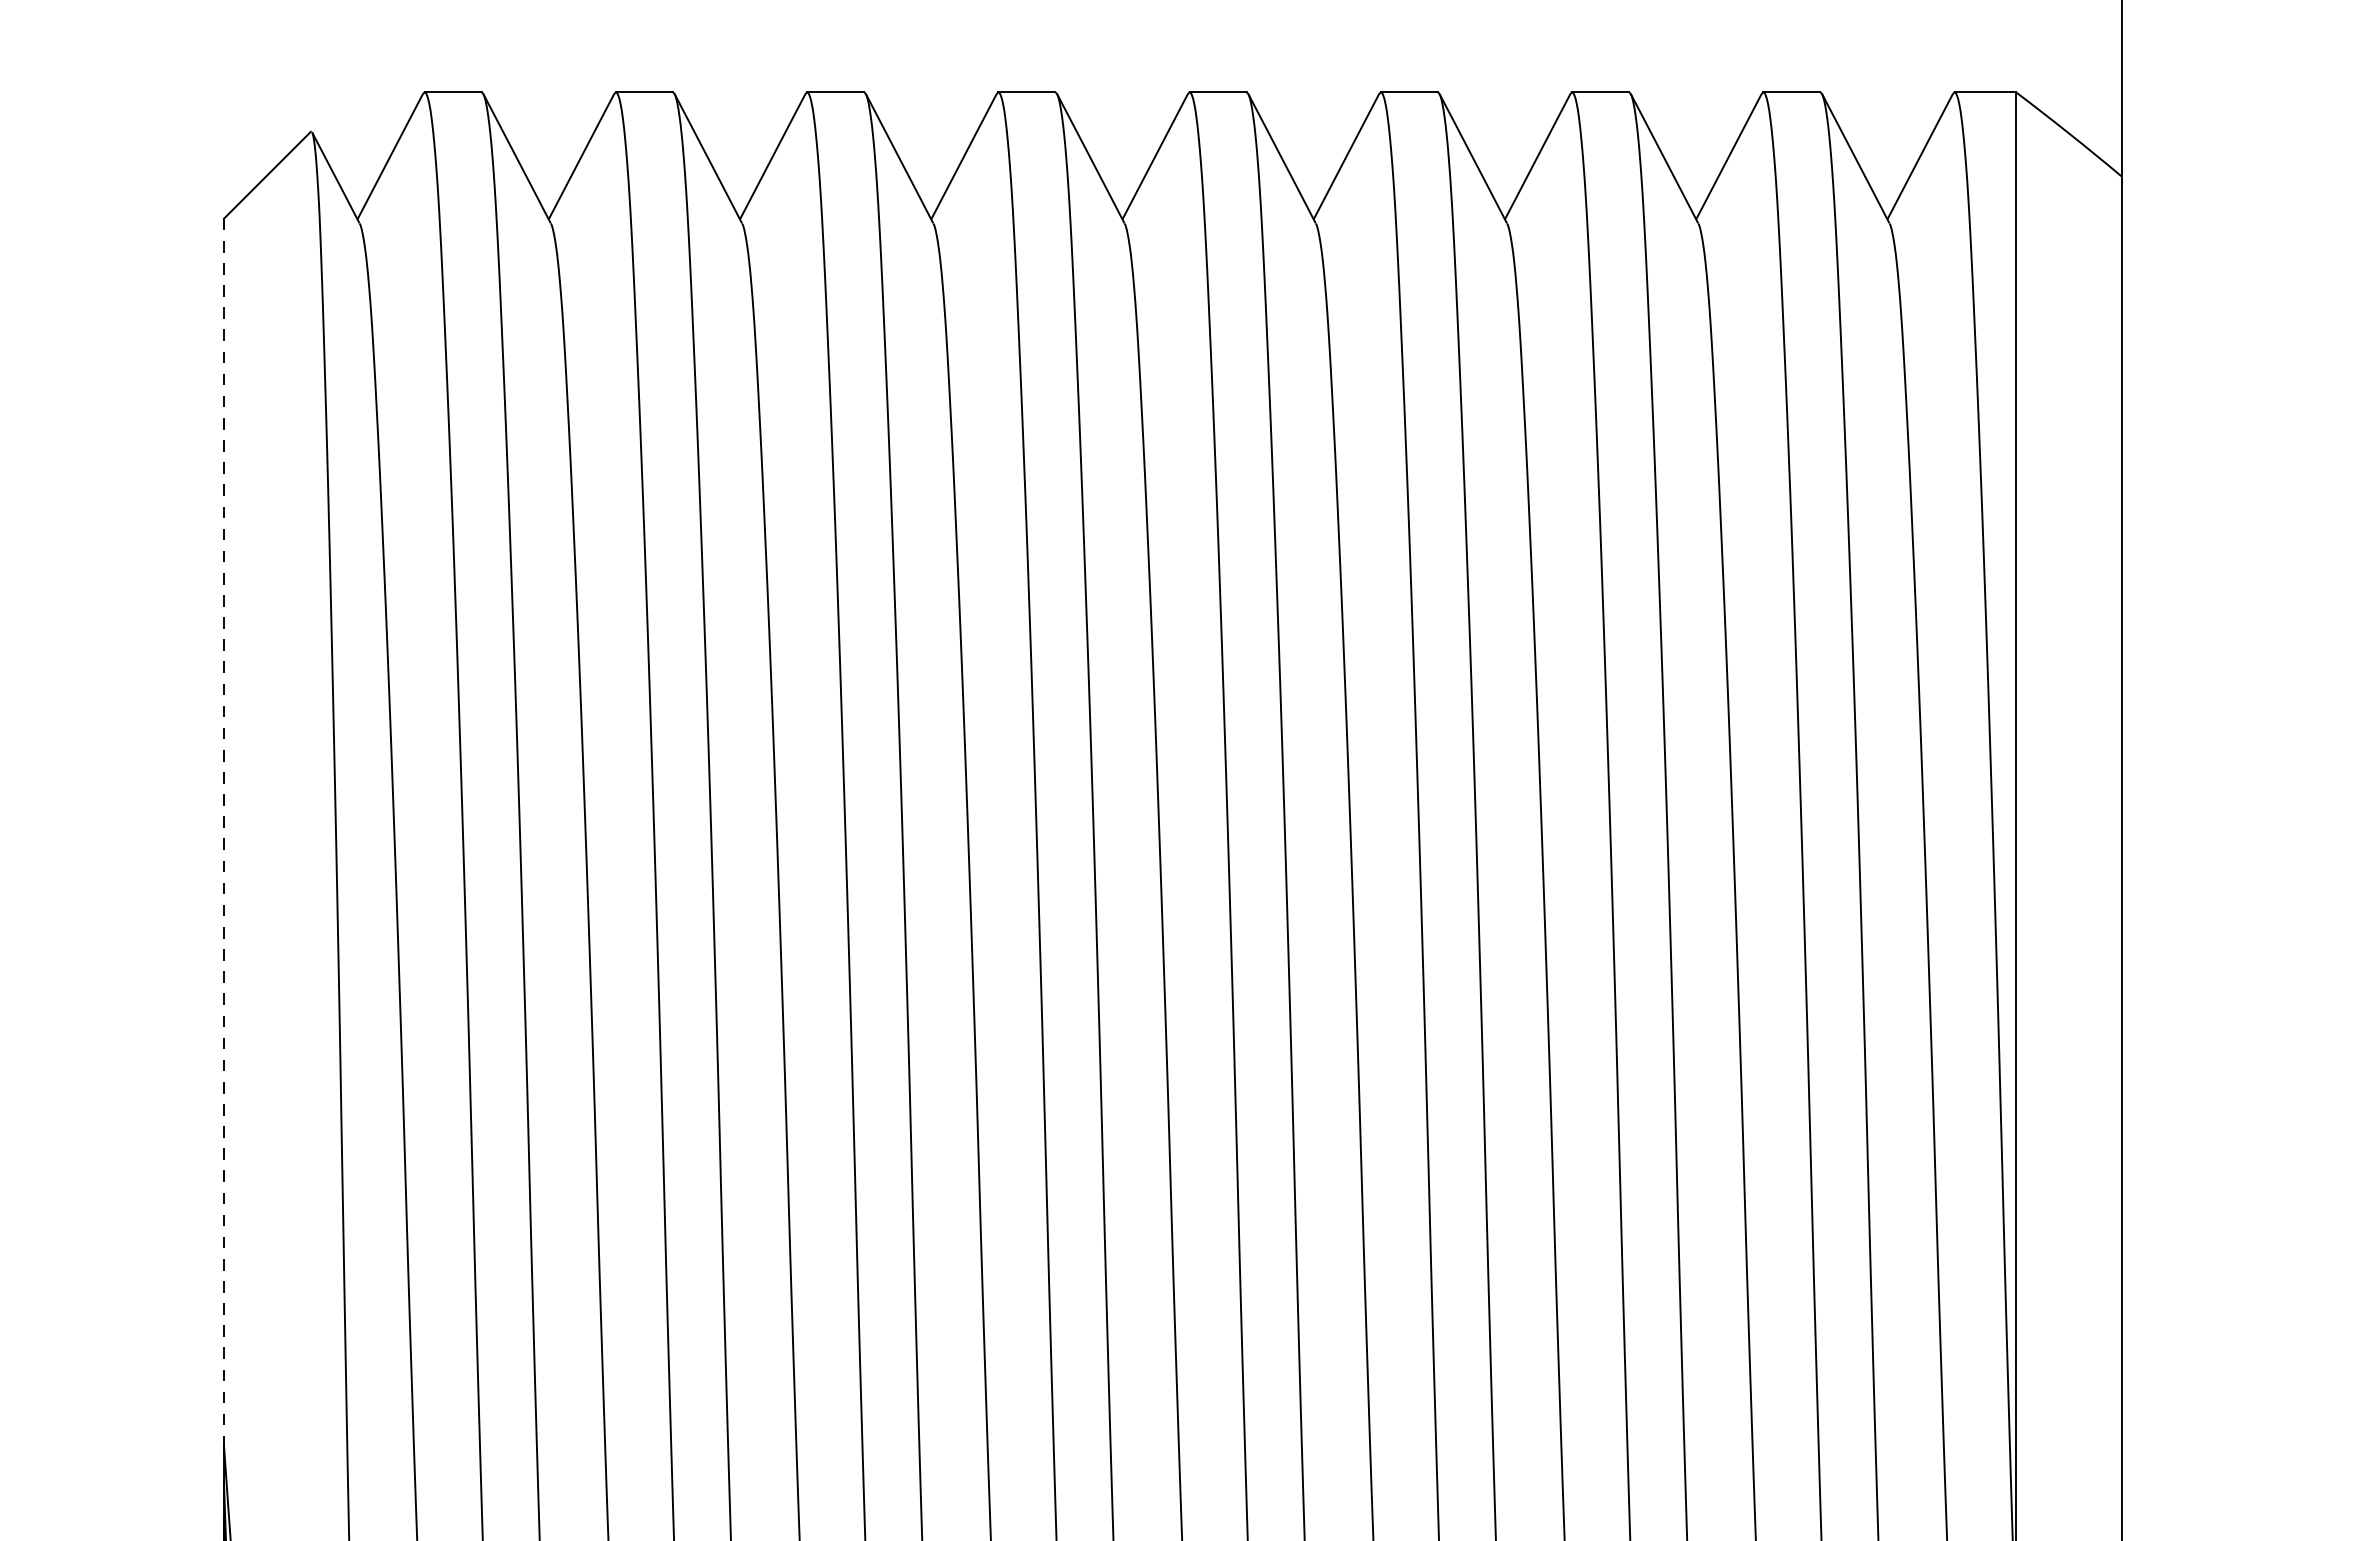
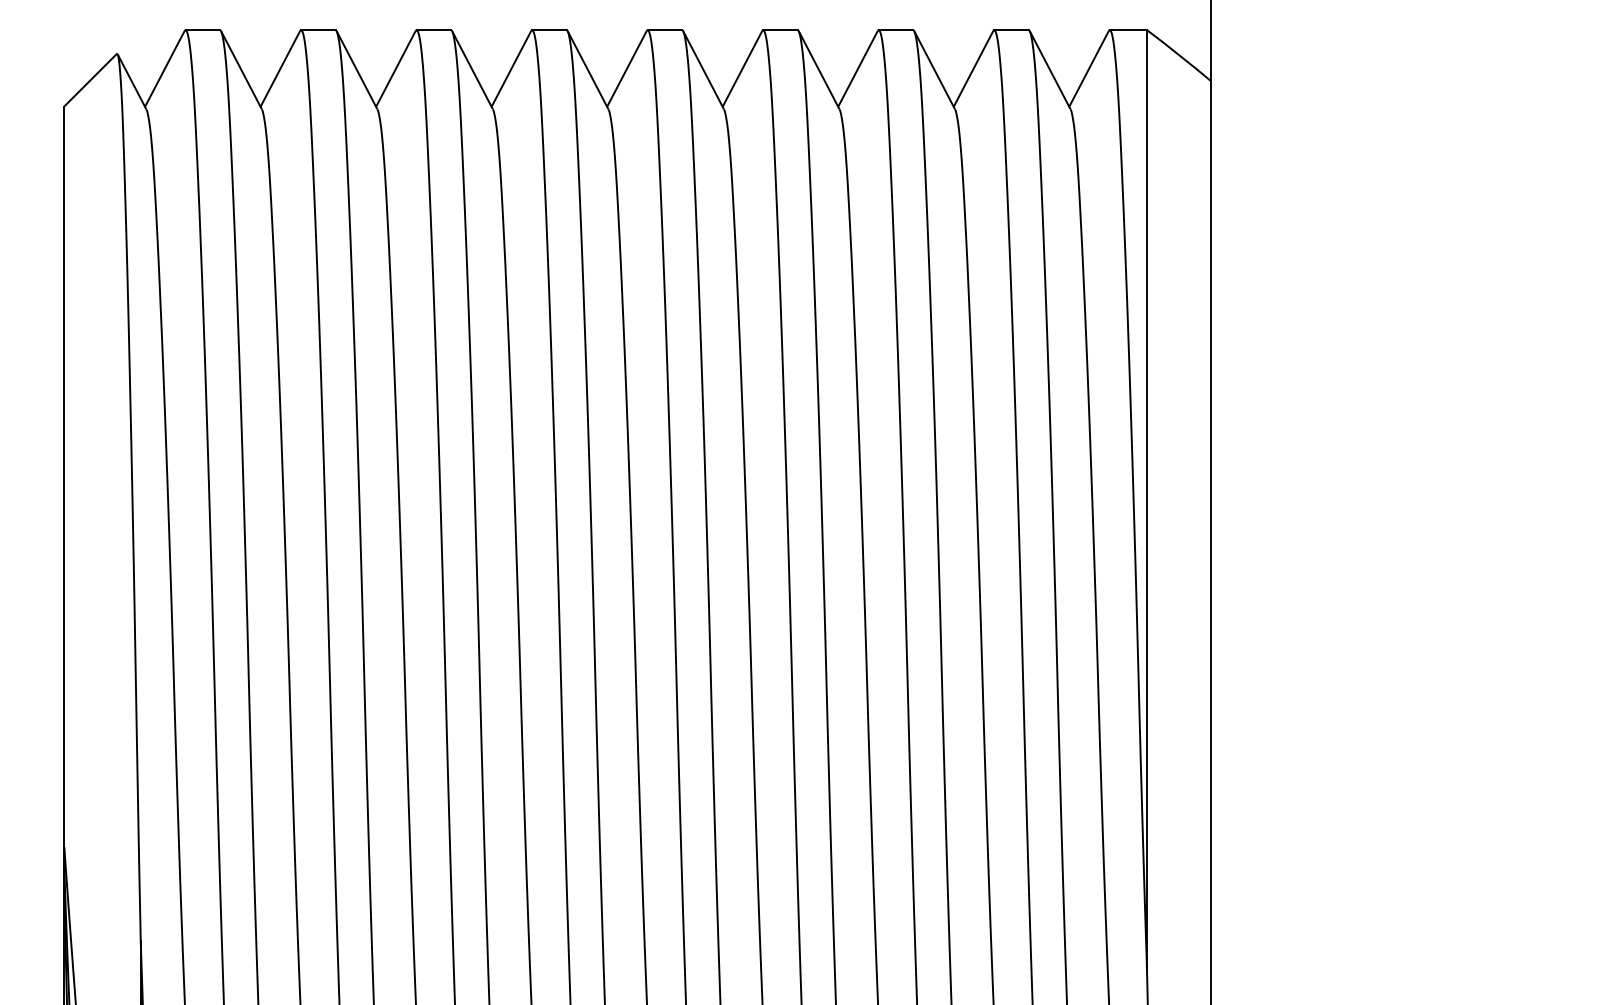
line: (224, 832) -> (64, 477), dashed -> solid

